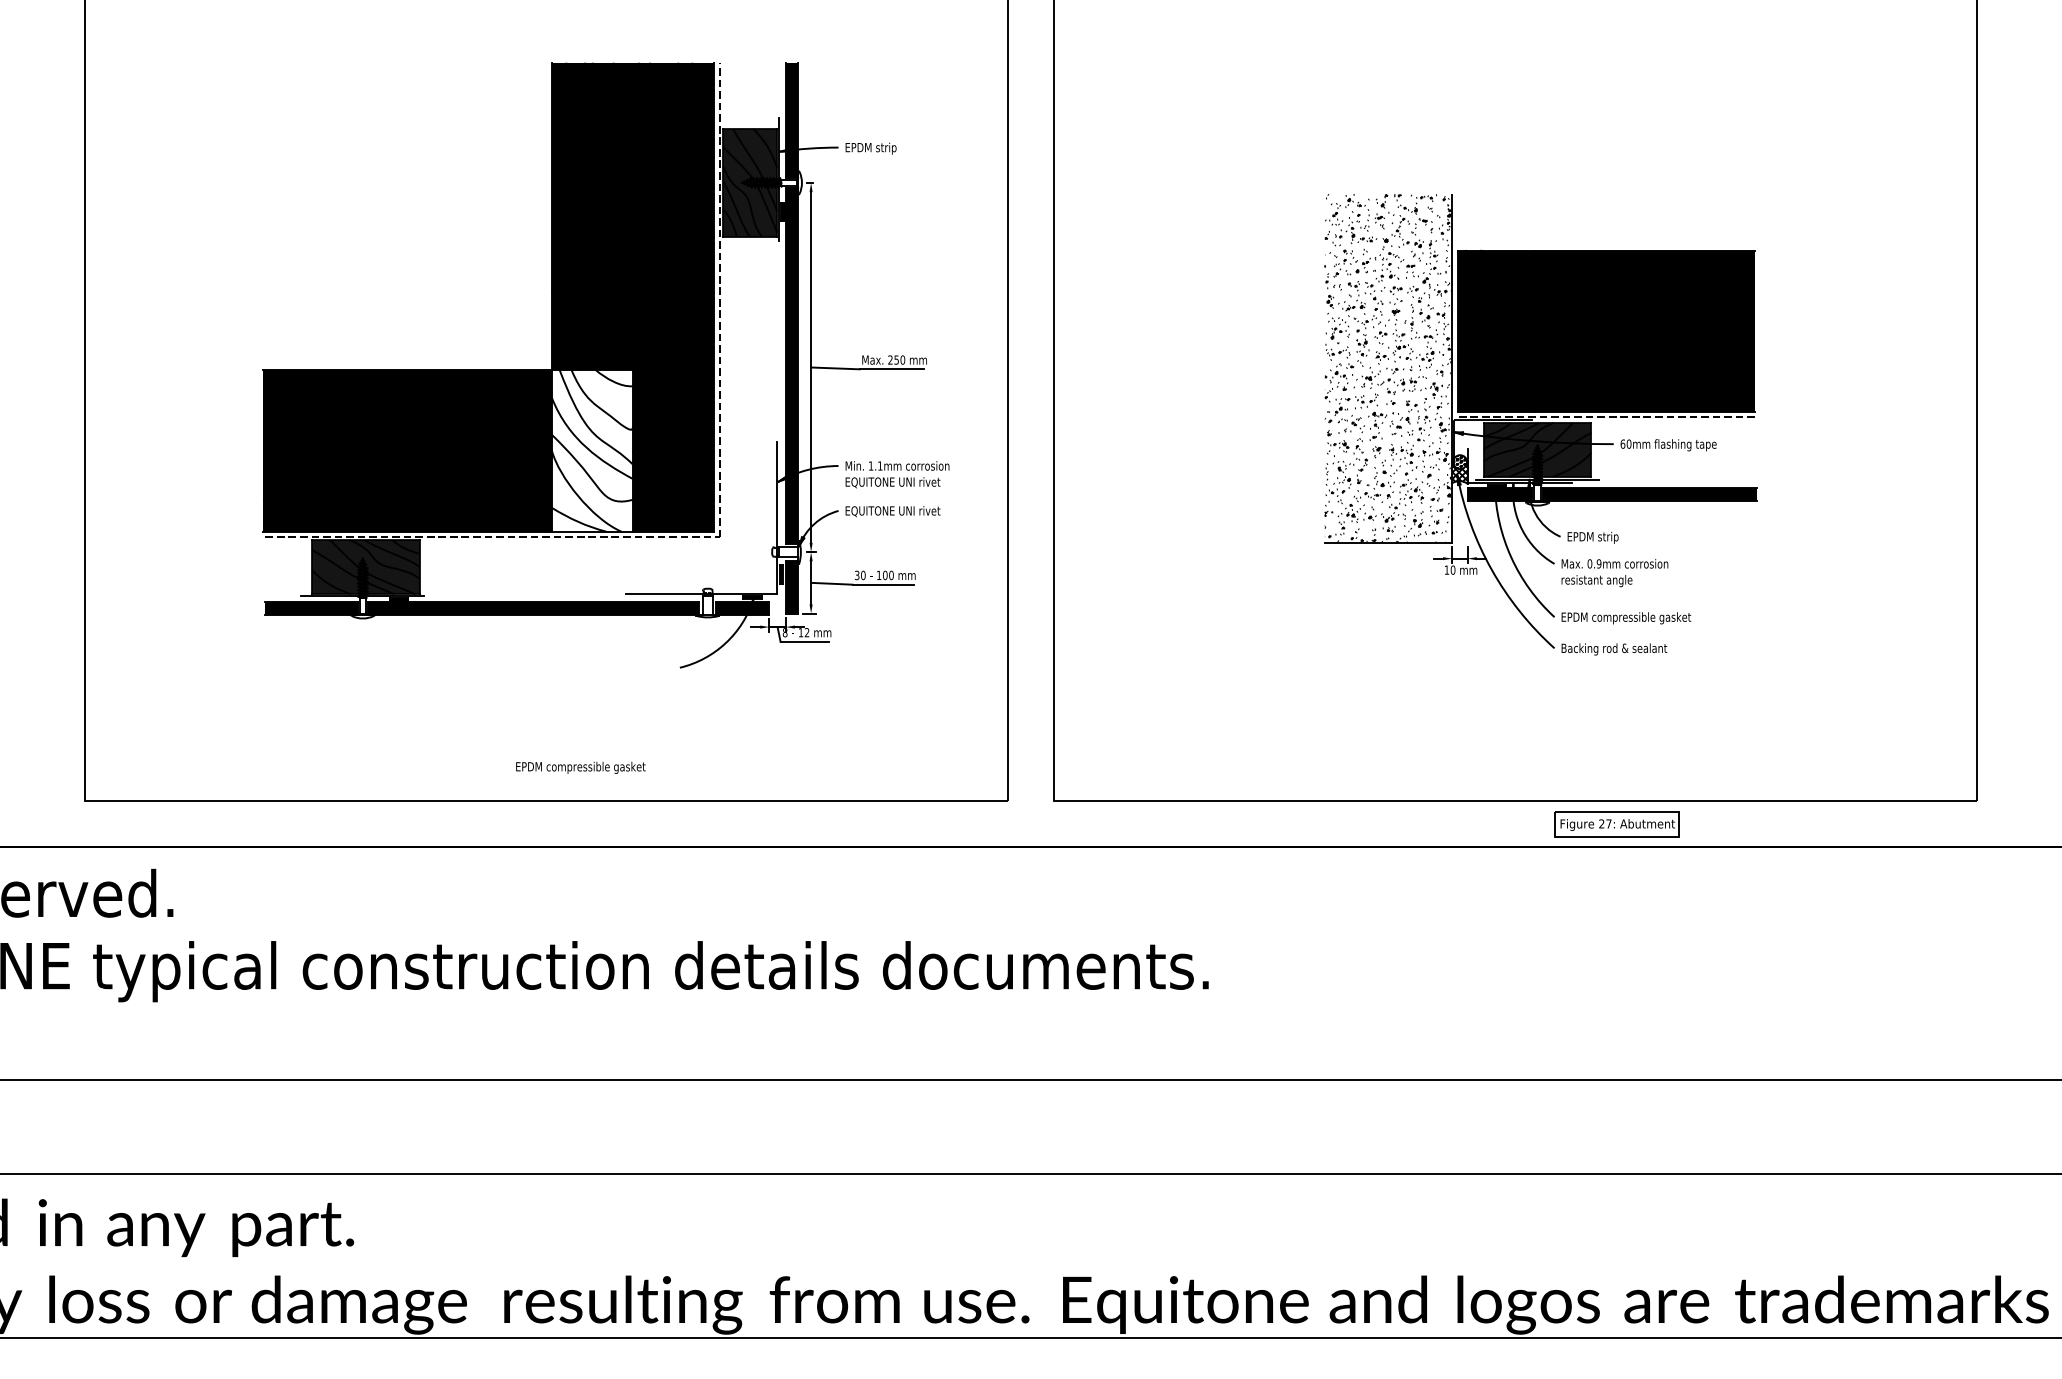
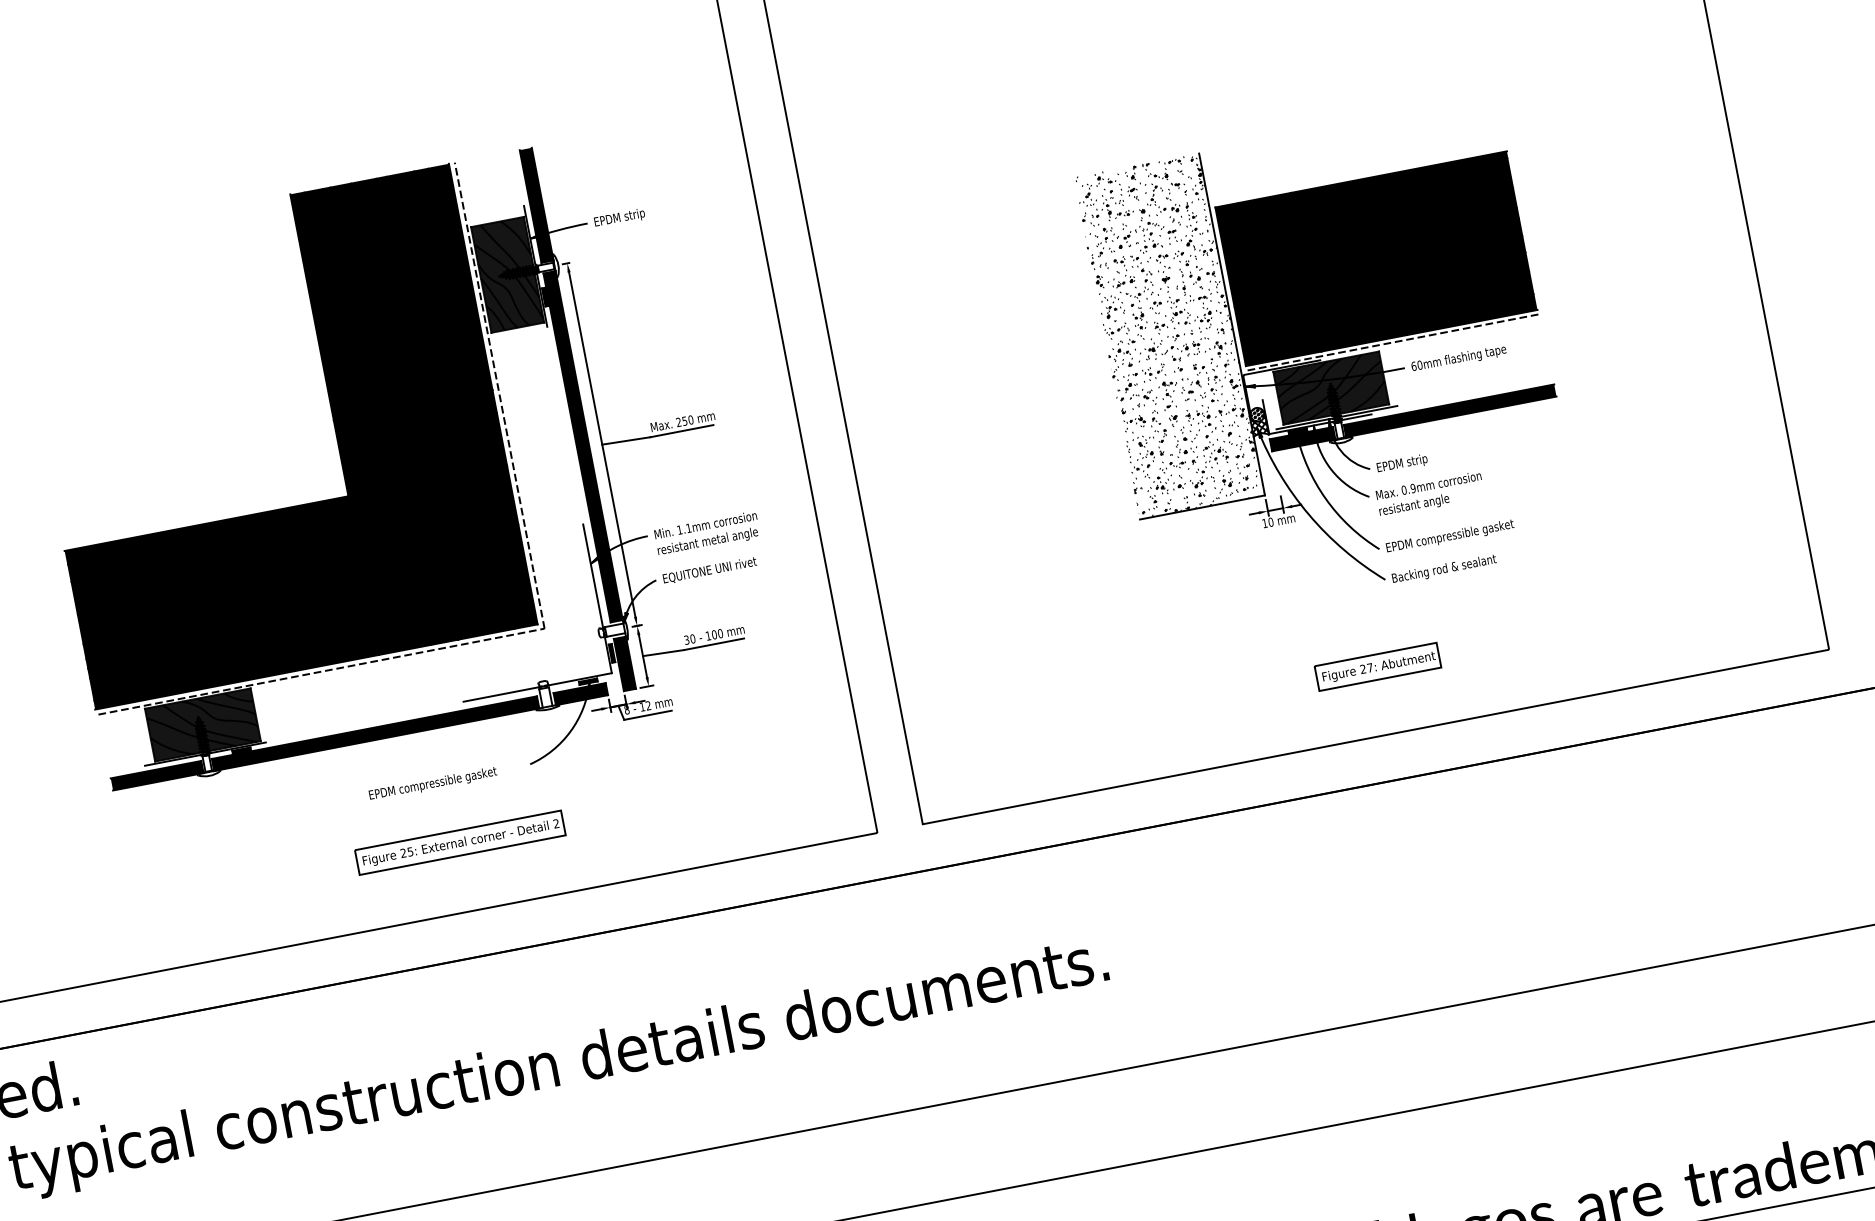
fill: (591, 450) -> (402, 567), added
text: (896, 483) -> (708, 542), EQUITONE UNI rivet -> resistant metal angle
part: (596, 731) -> (460, 842), added
text: (580, 767) -> (432, 783), moved
part: (1616, 824) -> (1377, 667), moved

